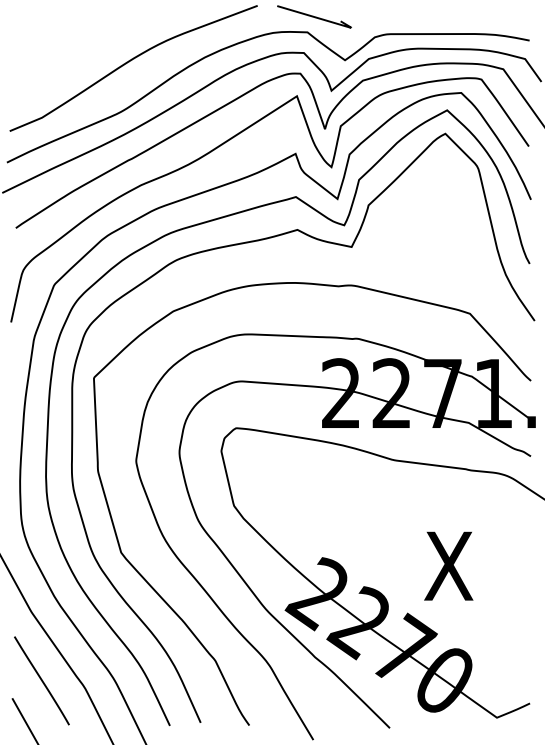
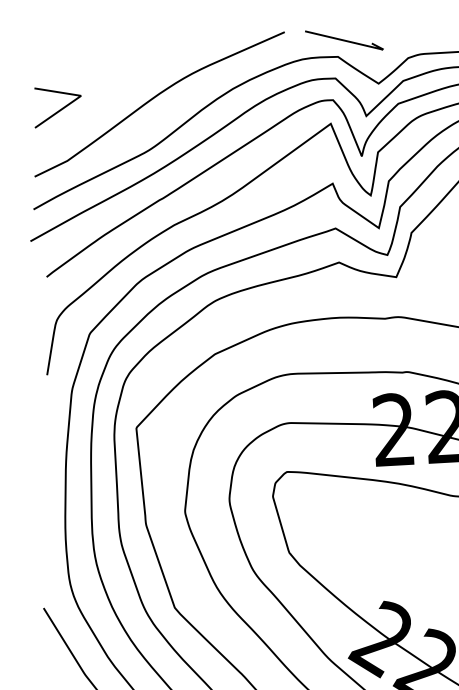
line: (36, 68) -> (58, 110), added

